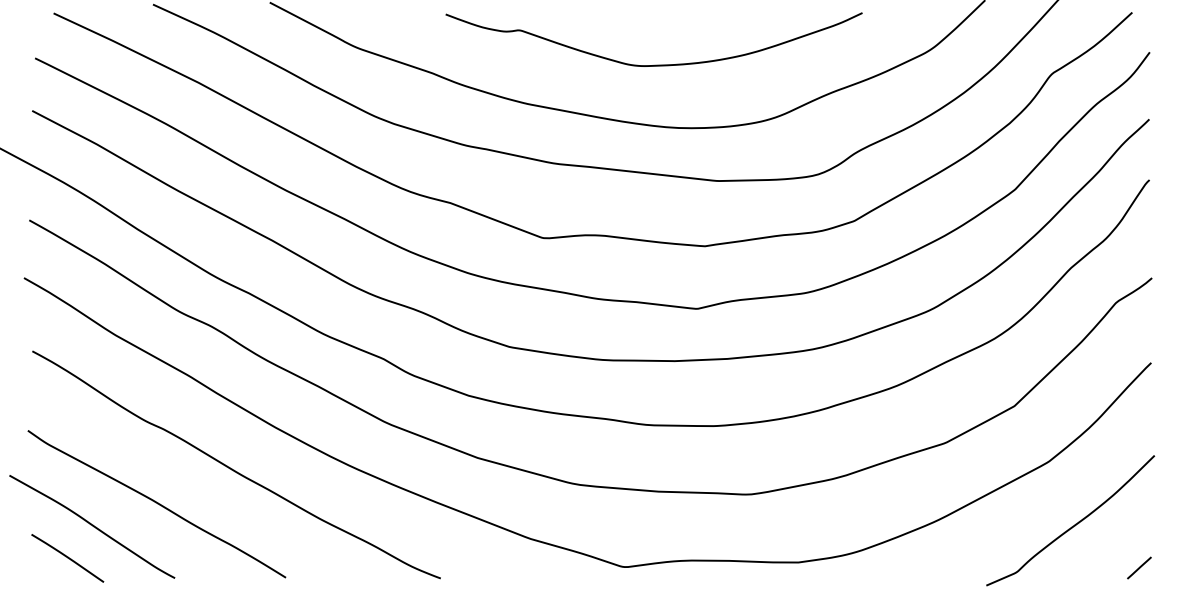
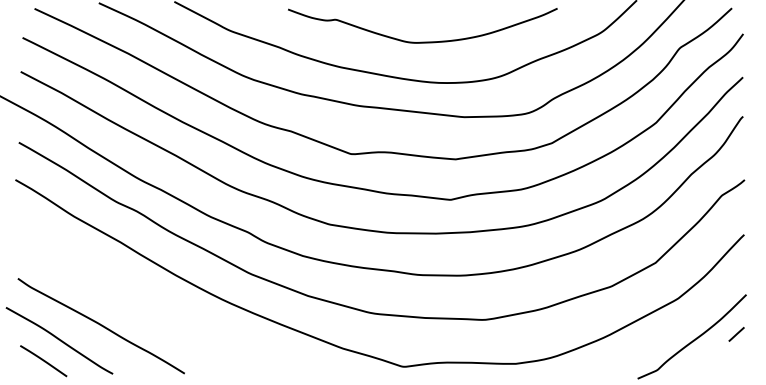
curve: (234, 469) -> (151, 303), removed
line: (1139, 568) -> (736, 334), moved

